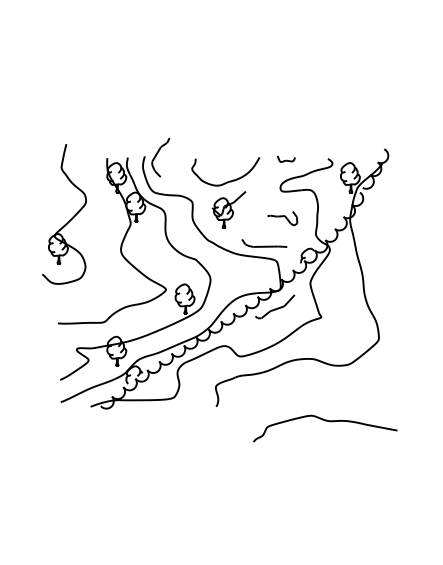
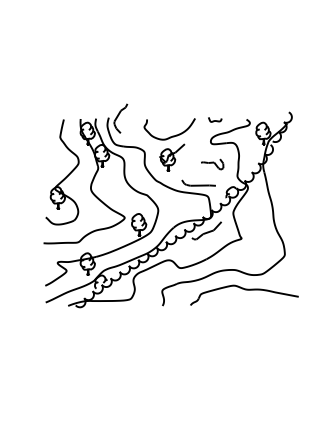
part: (64, 214) -> (62, 172), moved
part: (325, 427) -> (244, 294), moved

